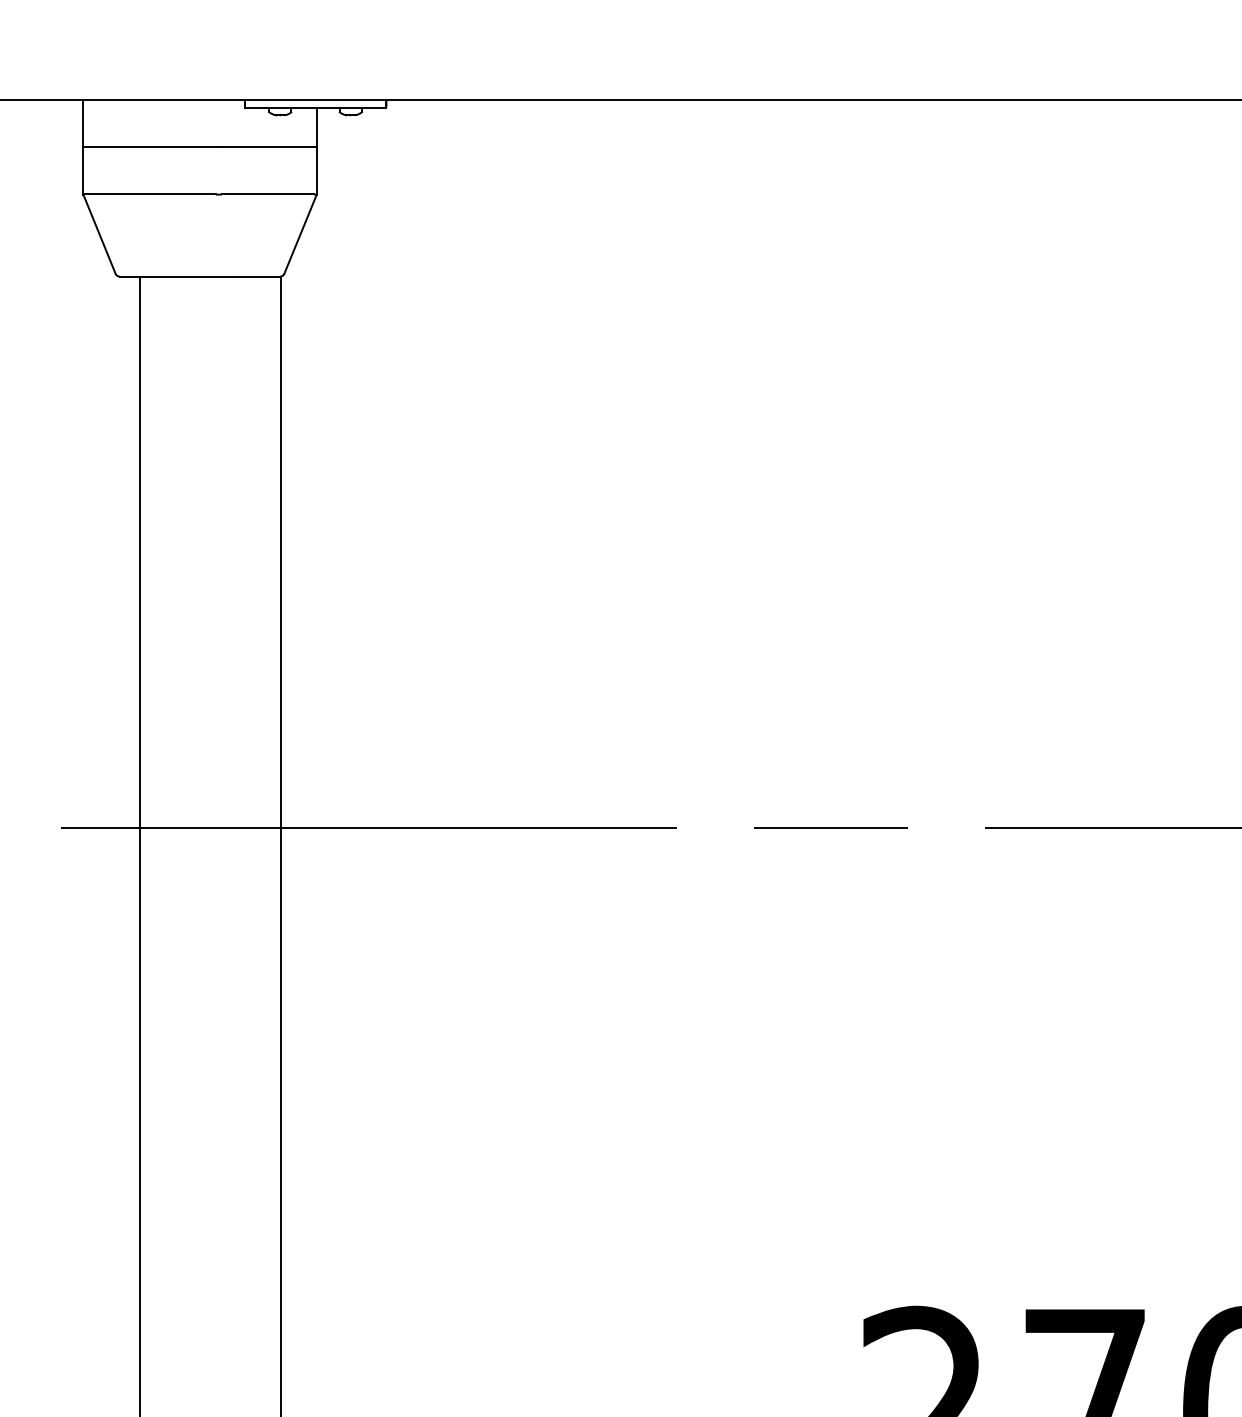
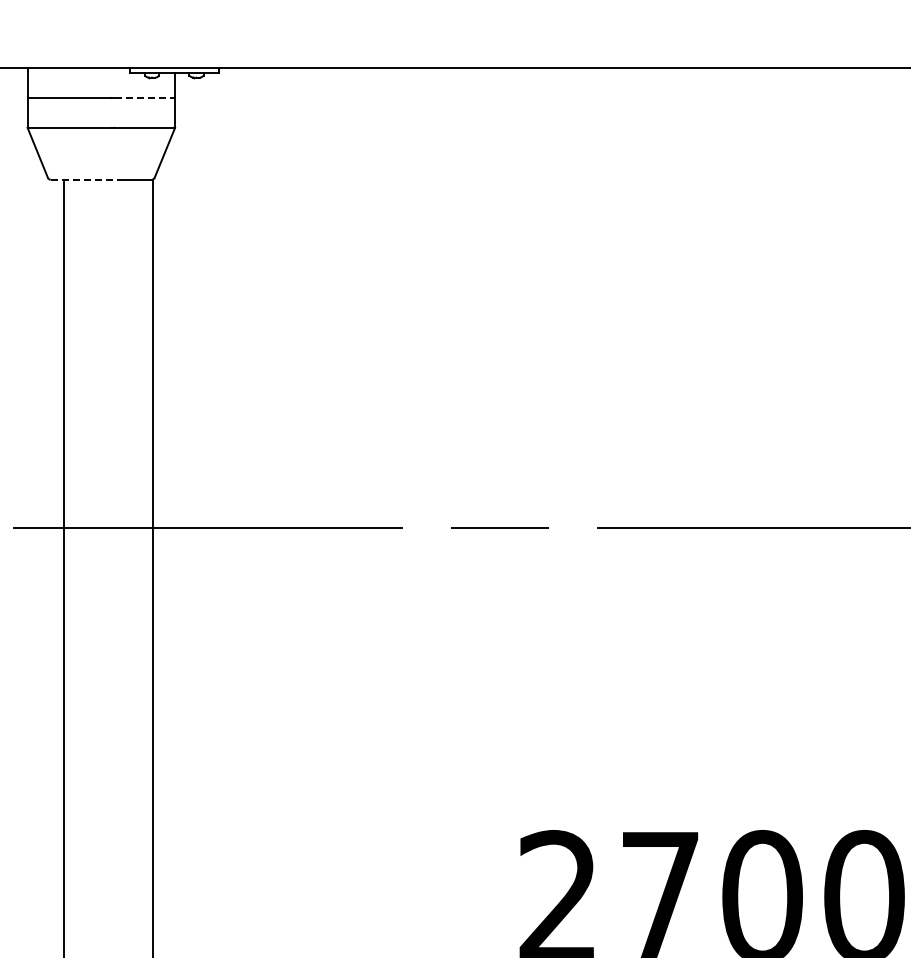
line: (268, 148) -> (144, 98), solid -> dashed
line: (178, 276) -> (87, 179), solid -> dashed

